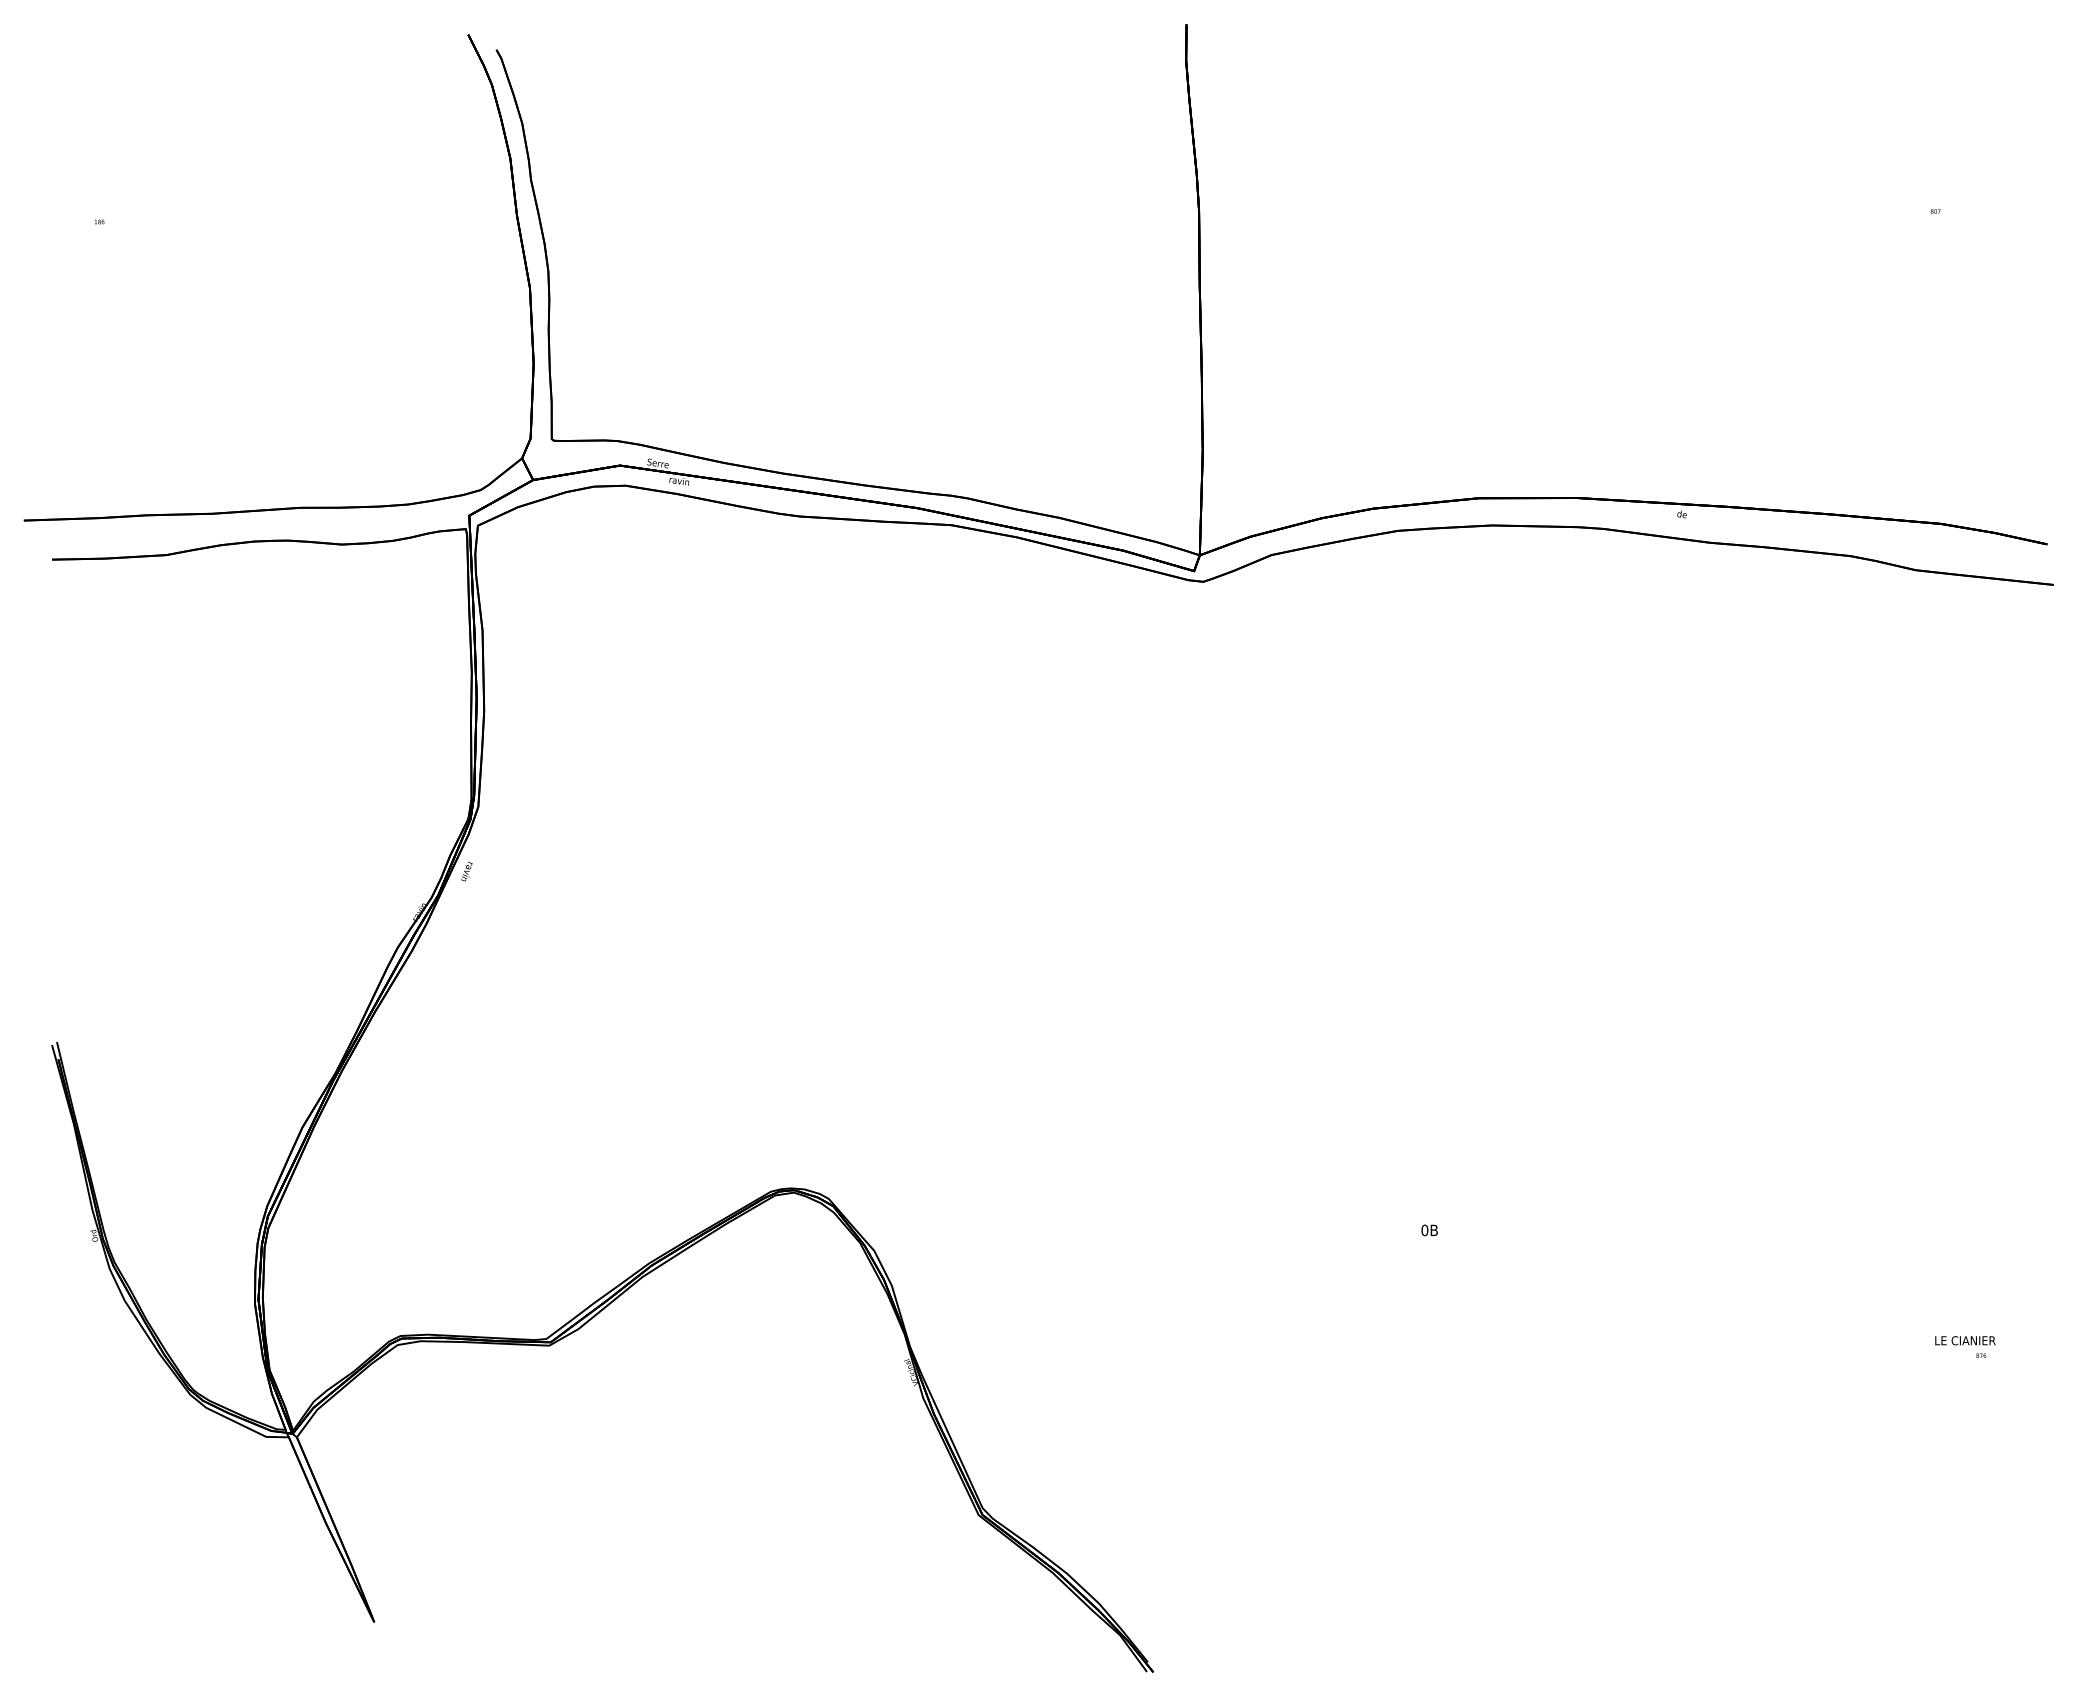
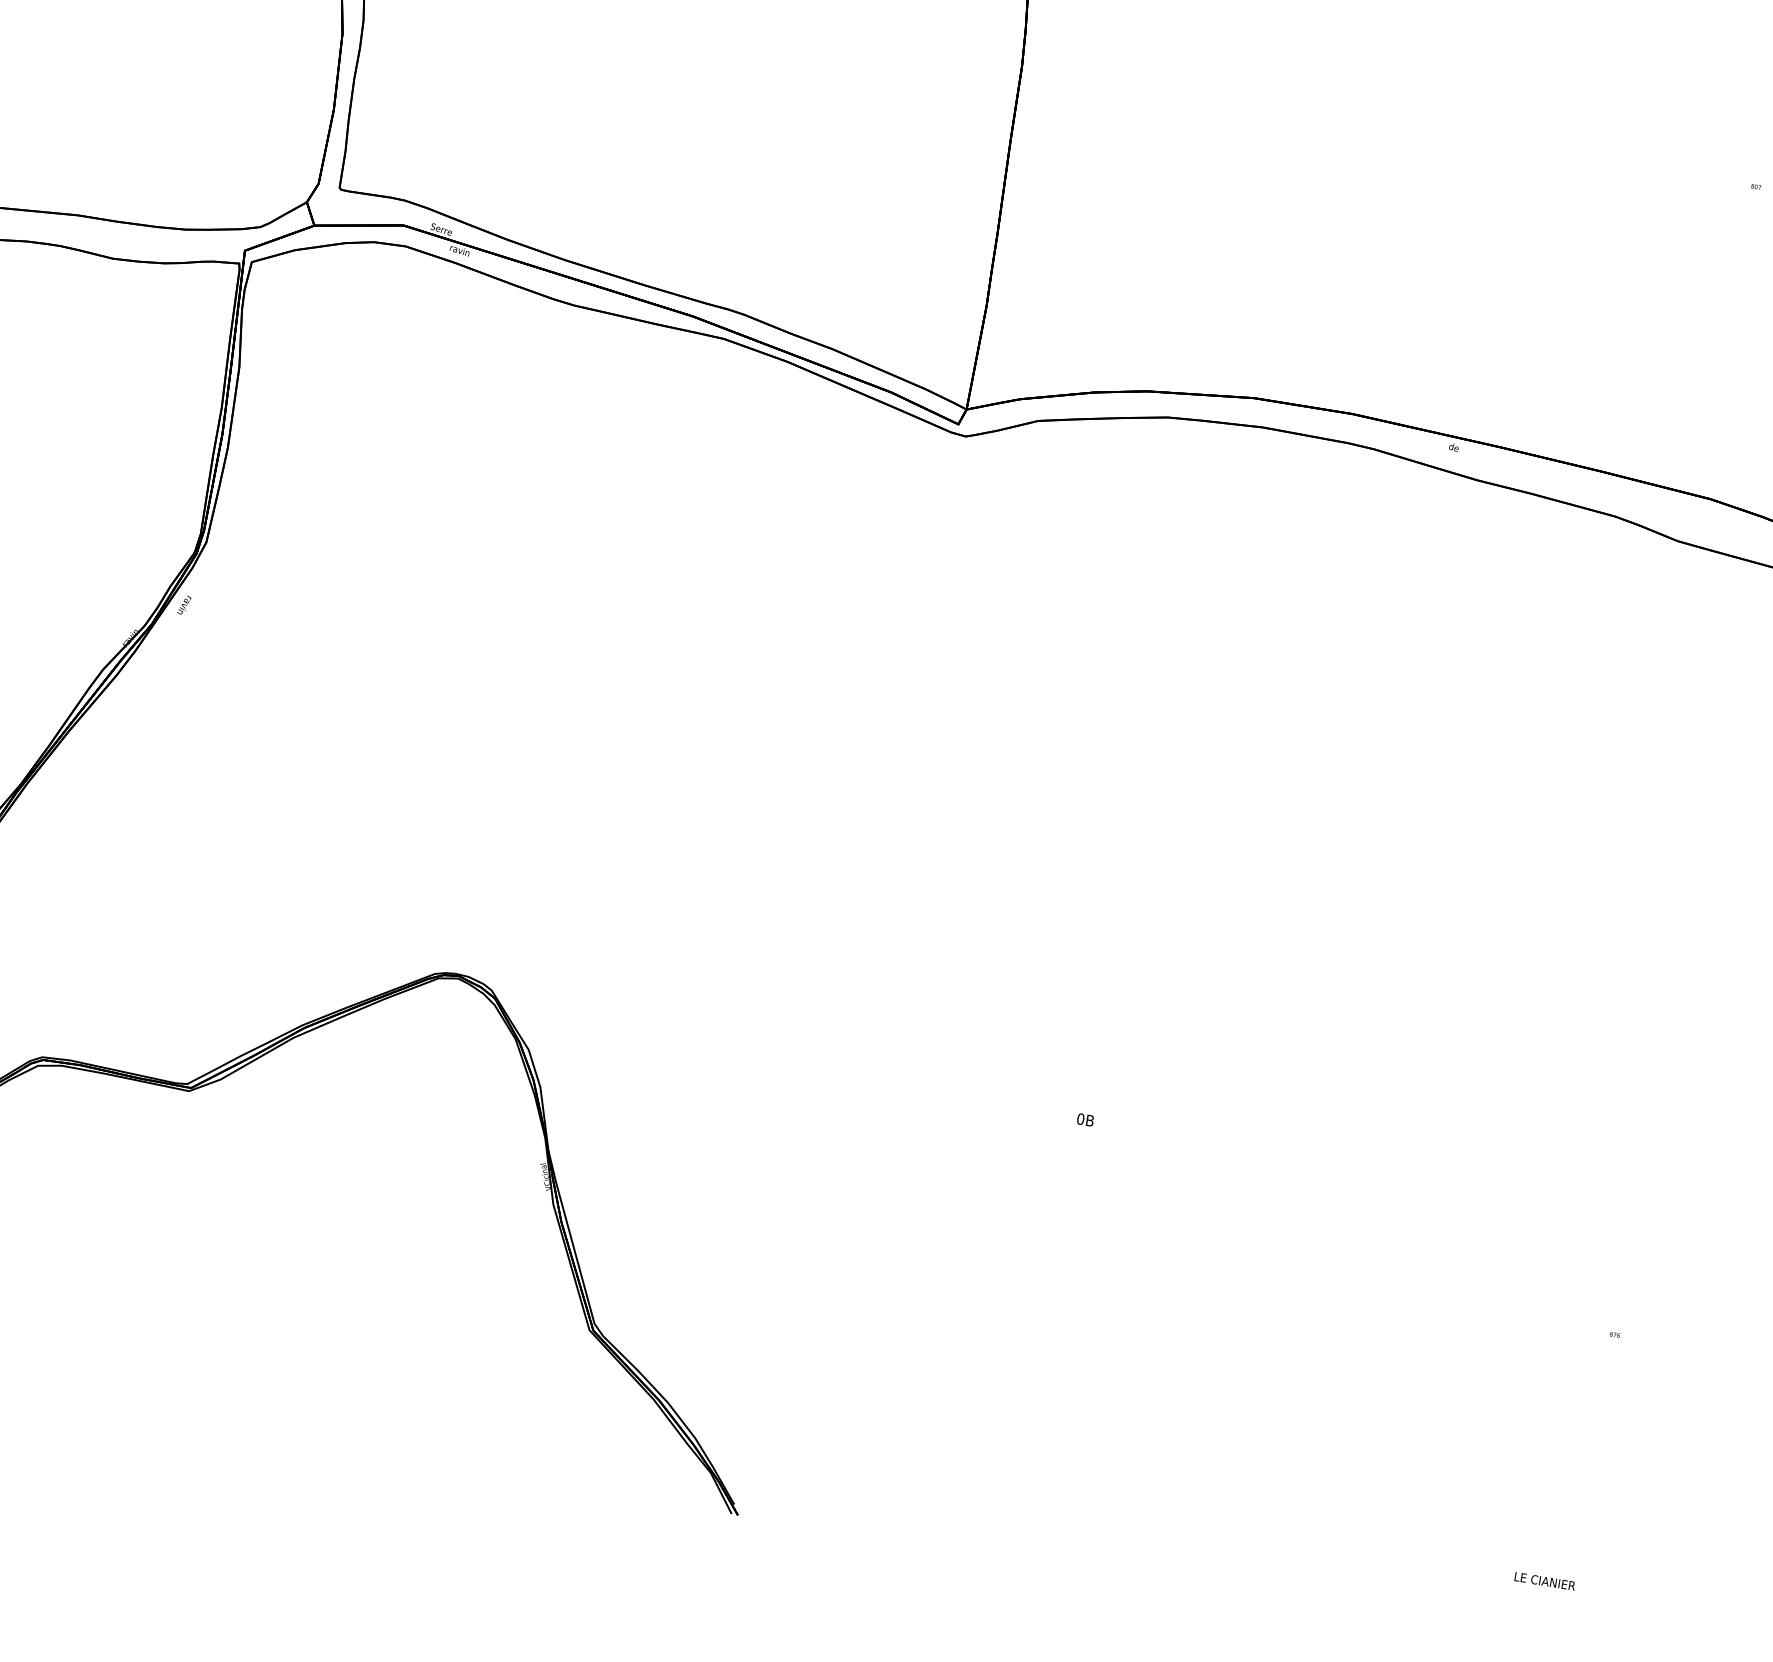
text: (1965, 1340) -> (1545, 1581), moved

